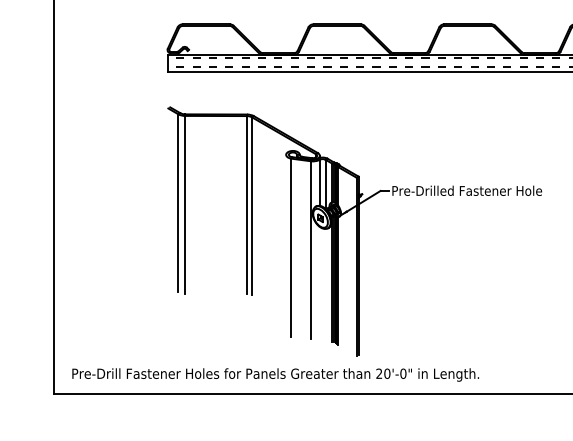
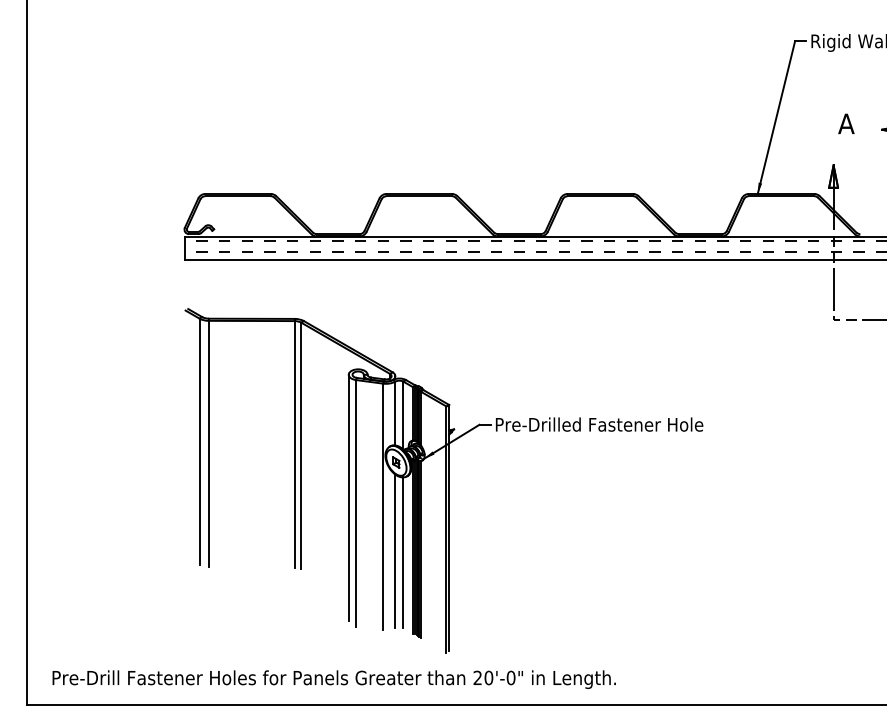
line: (285, 243) -> (348, 497), added
line: (319, 282) -> (395, 551), added
line: (325, 283) -> (403, 552), added

